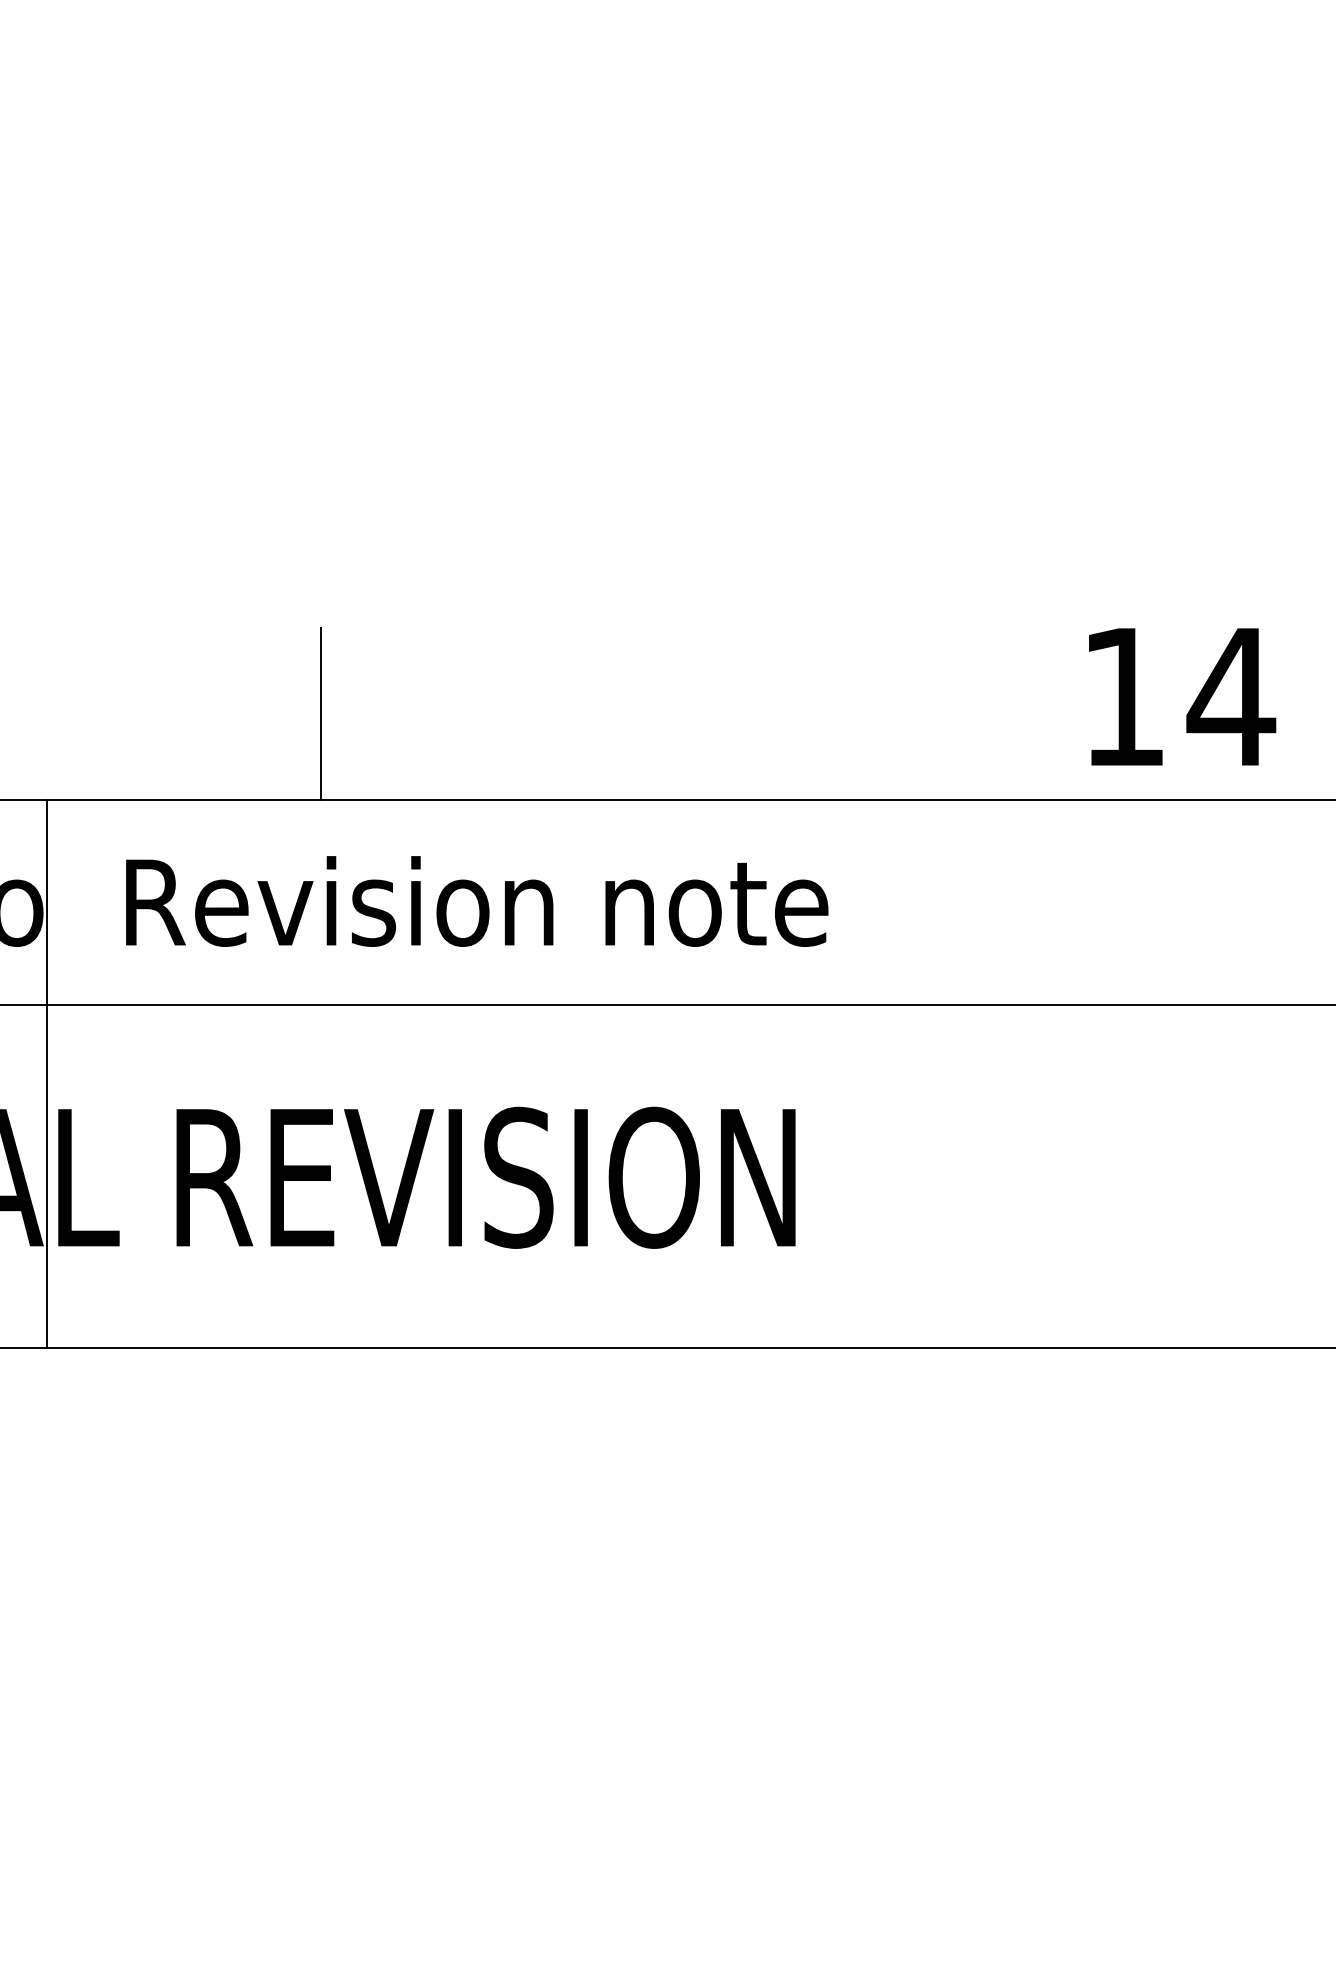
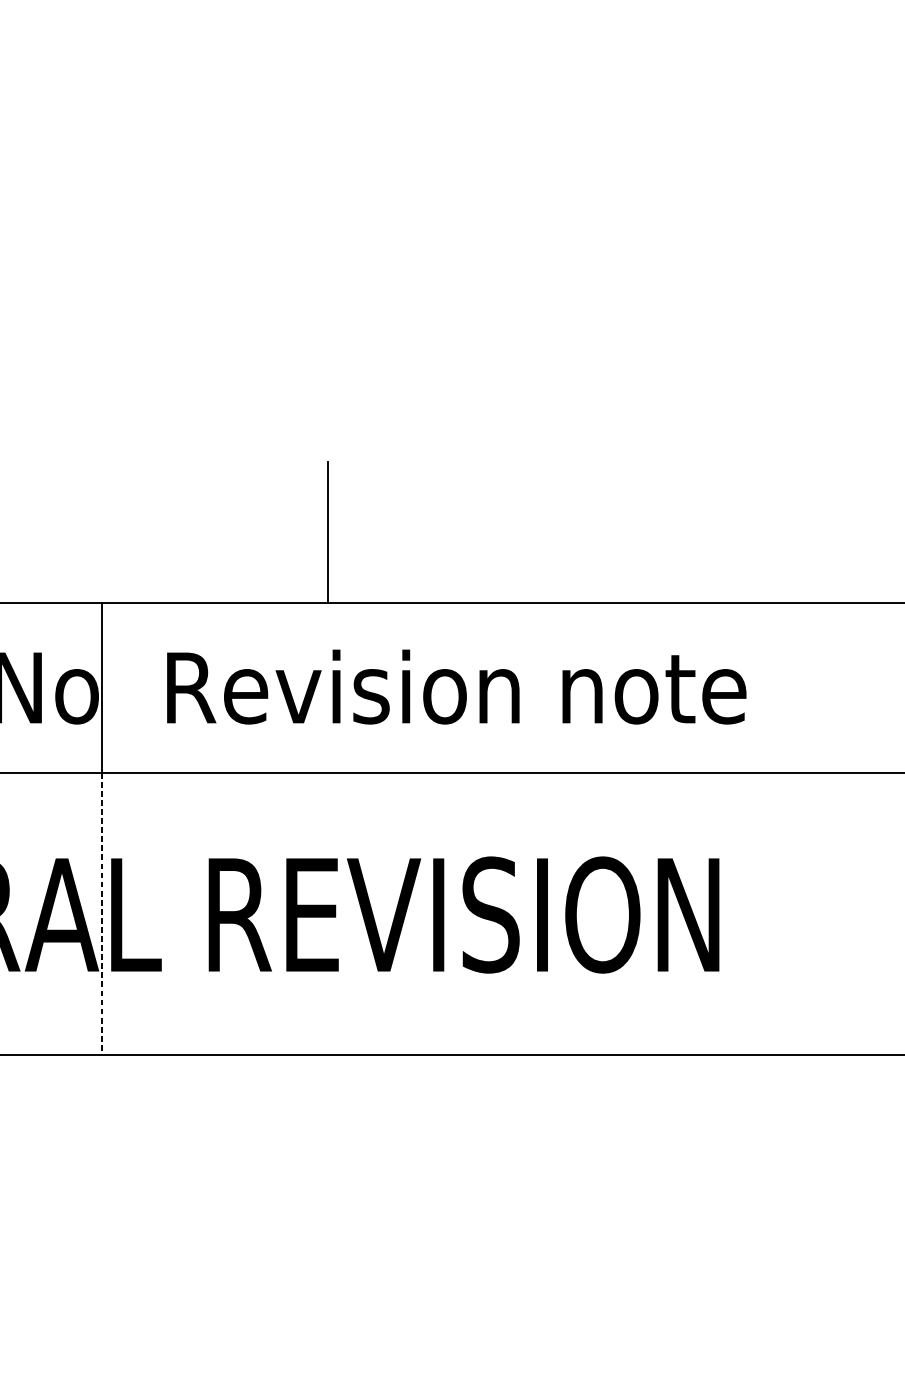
line: (47, 1177) -> (102, 914), solid -> dashed

